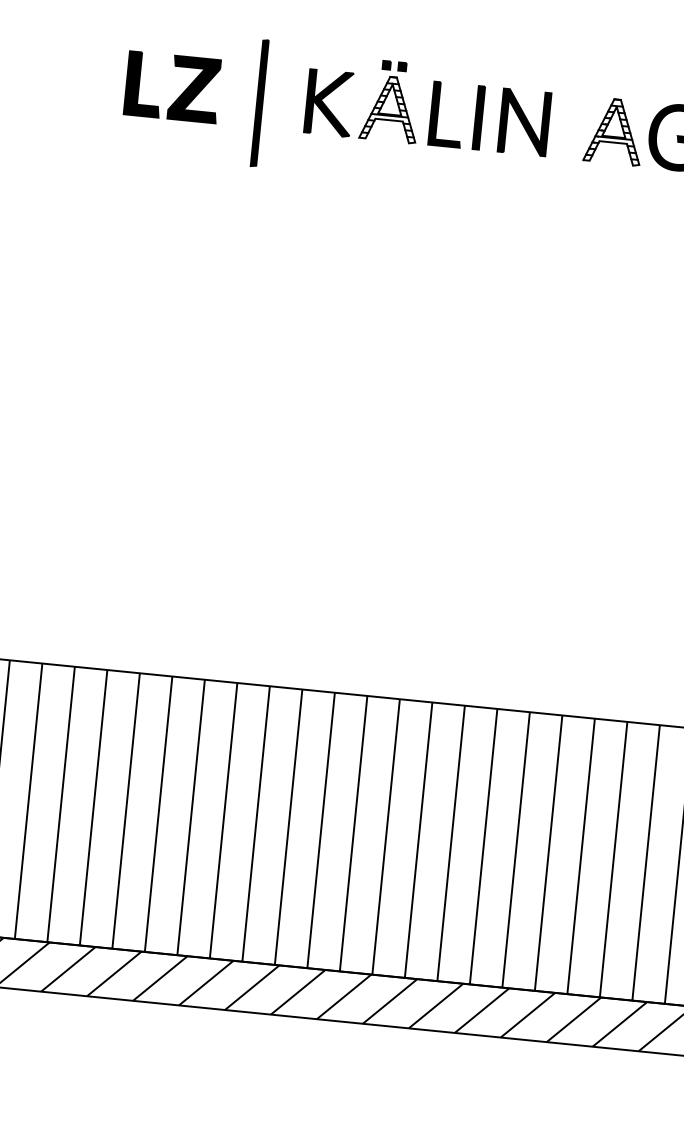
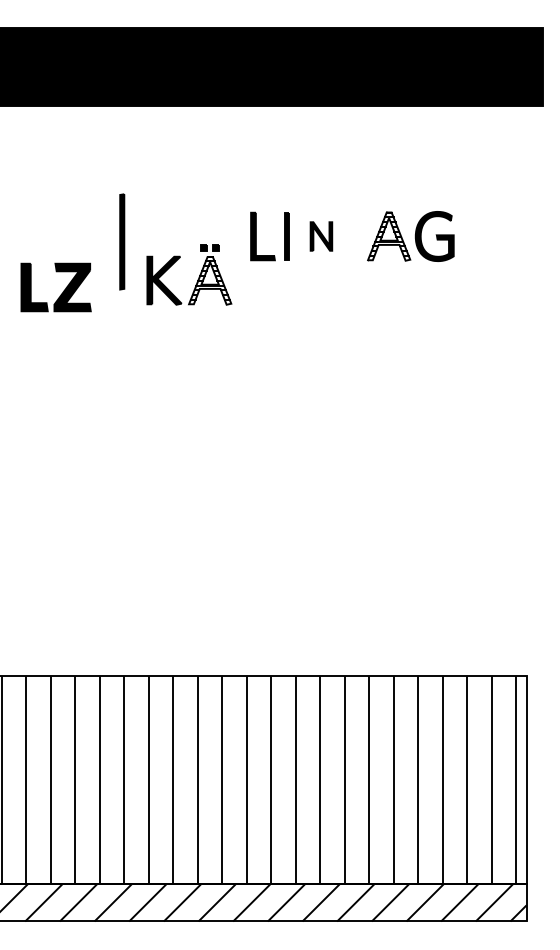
part: (179, 95) -> (61, 293), moved
part: (373, 106) -> (197, 279), moved
part: (524, 122) -> (321, 236), size x0.6

